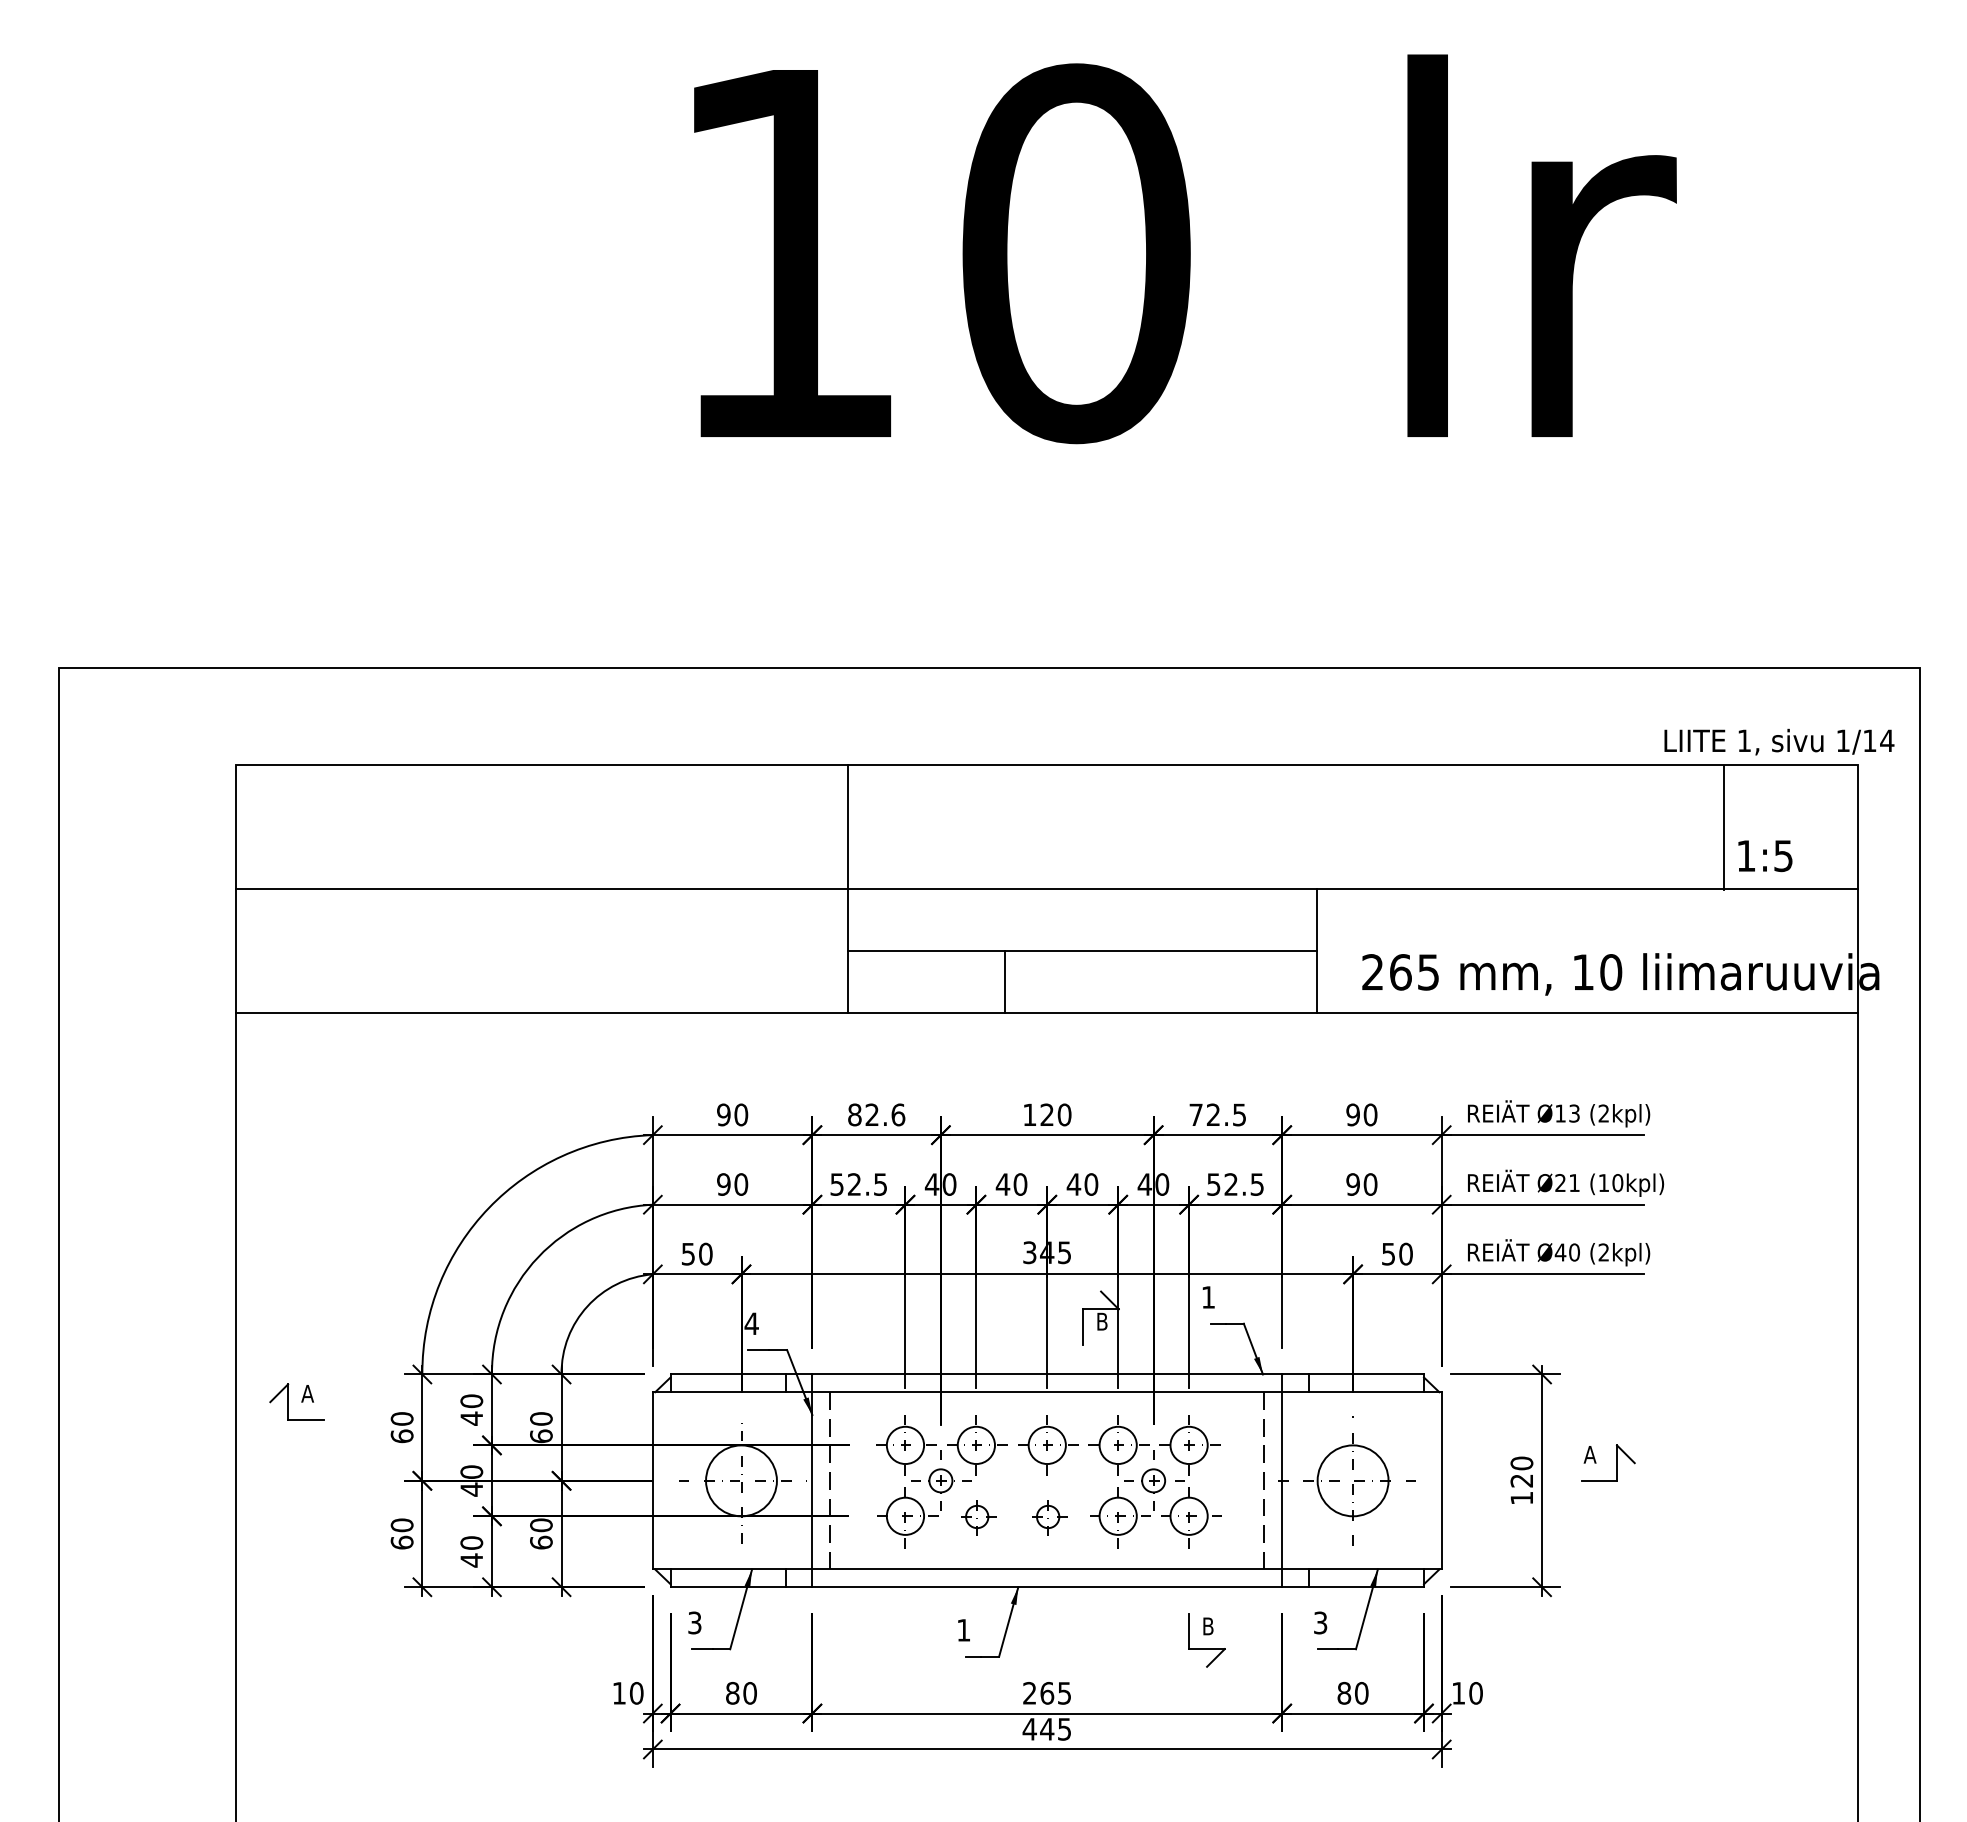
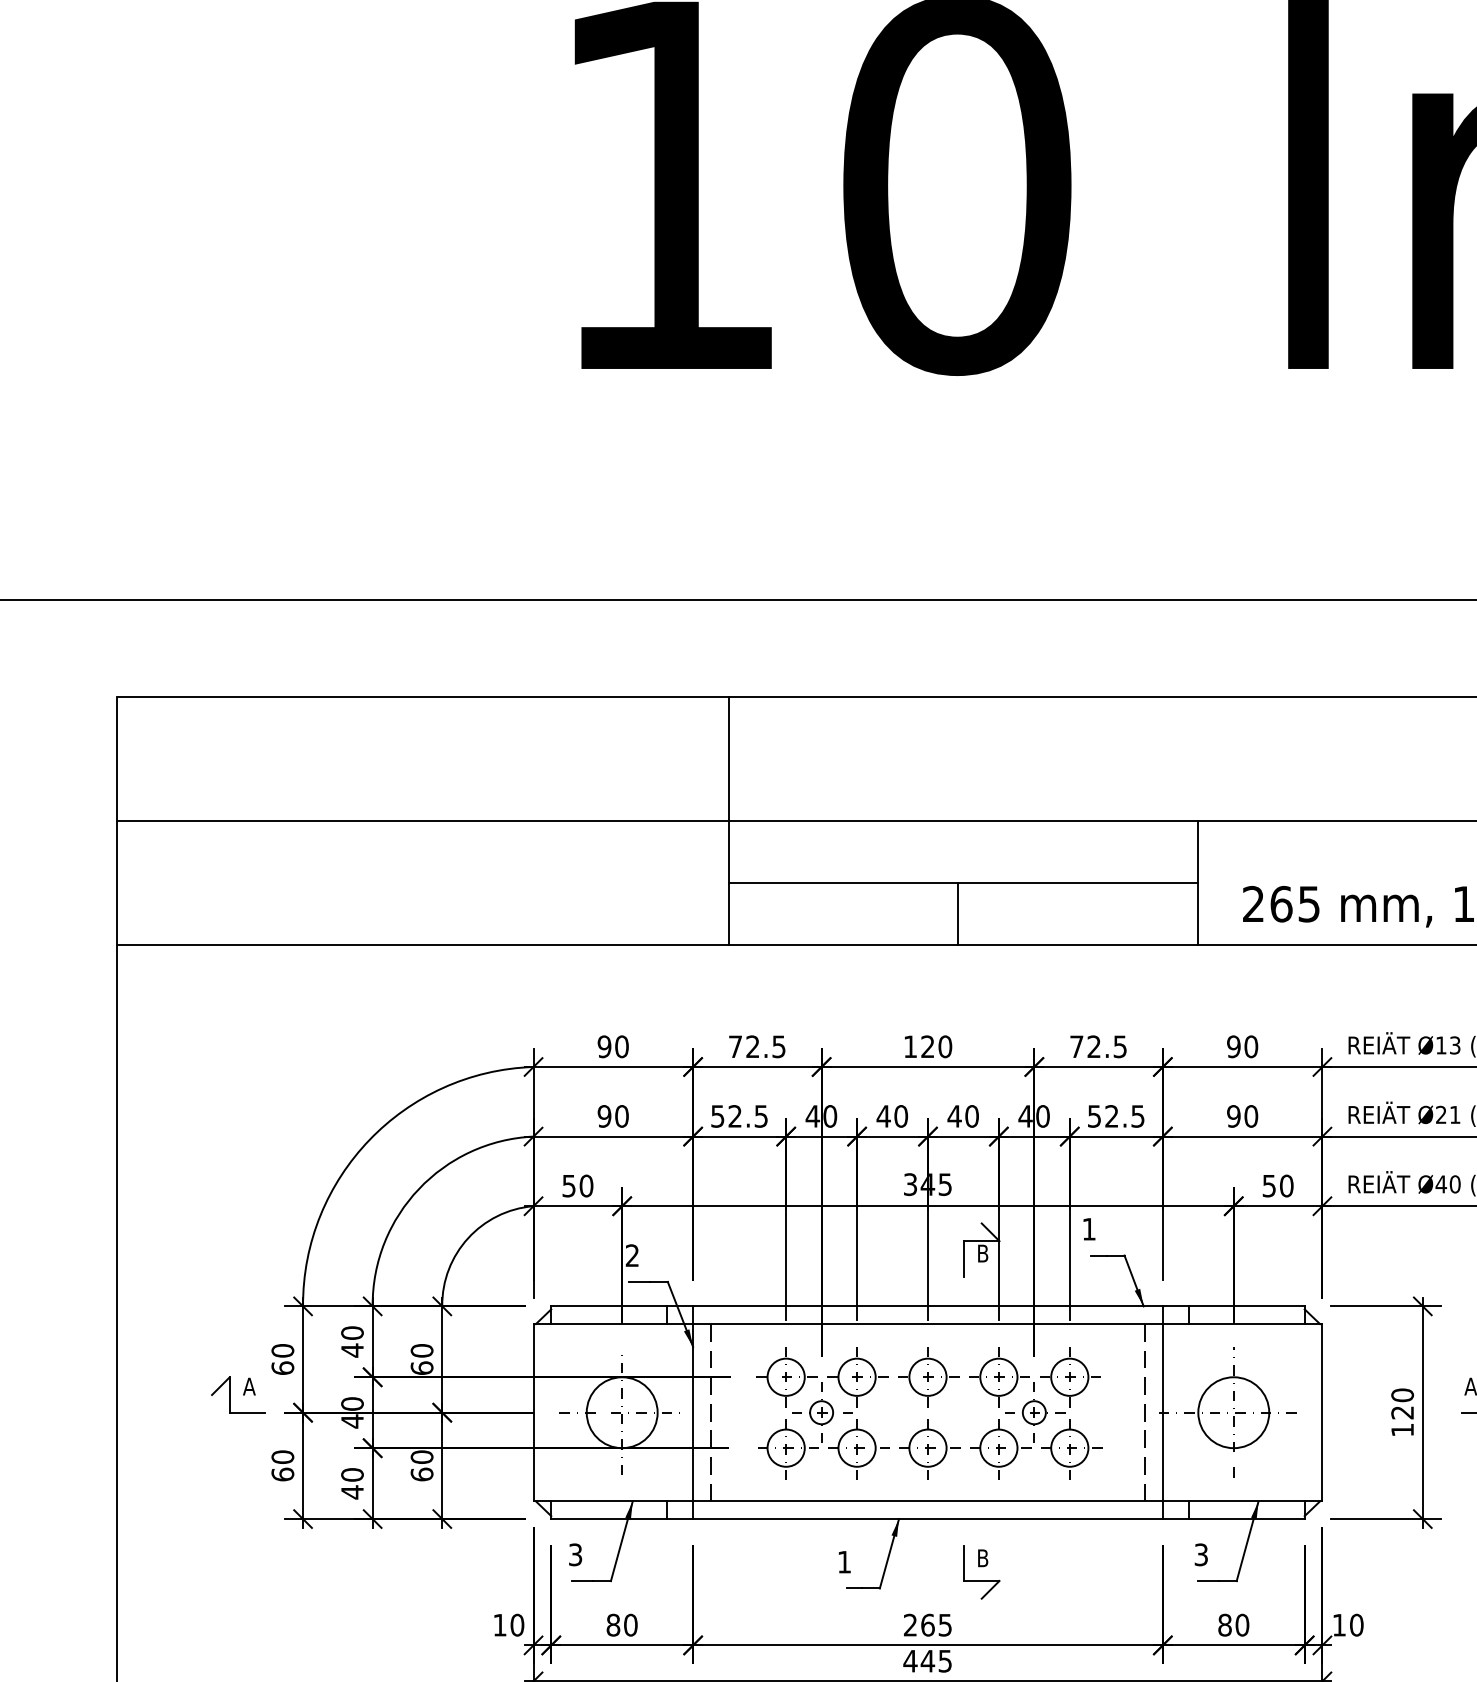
line: (1004, 982) -> (958, 914), moved
text: (876, 1114) -> (757, 1046), 82.6 -> 72.5
text: (751, 1323) -> (632, 1255), 4 -> 2
part: (288, 1401) -> (230, 1394), moved
part: (978, 1517) -> (859, 1449), size x1.67
part: (1049, 1517) -> (930, 1449), size x1.67
part: (1206, 1648) -> (981, 1580), moved

